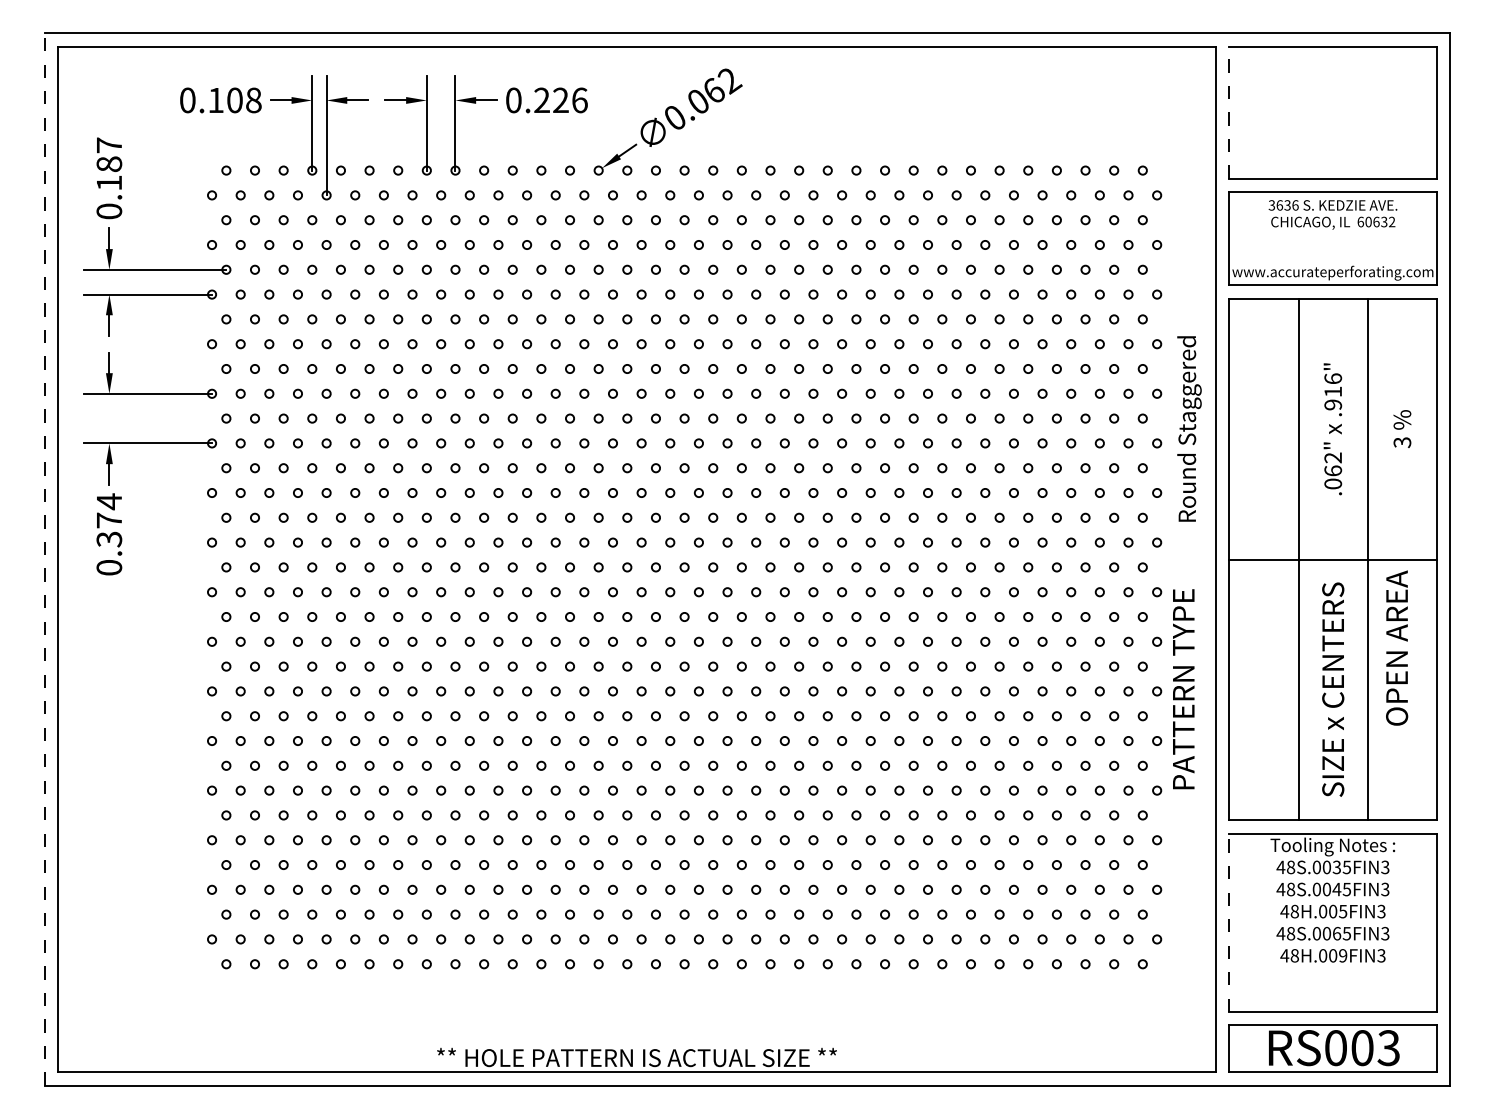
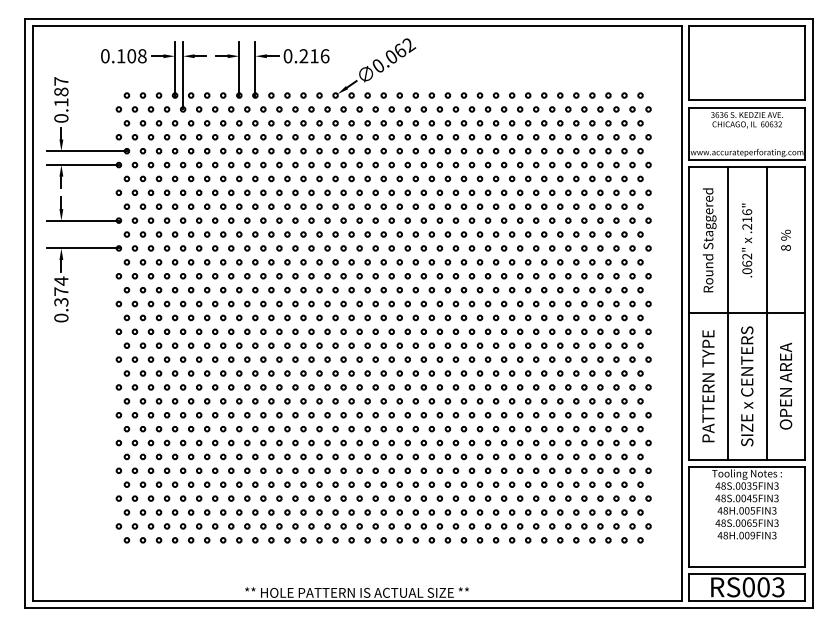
text: (561, 100) -> (314, 56), 0.226 -> 0.216
line: (1230, 113) -> (689, 63), dashed -> solid
text: (1333, 404) -> (747, 226), .916" -> .216"
text: (1189, 429) -> (709, 240), moved
text: (1401, 441) -> (785, 247), 3 -> 8
line: (45, 559) -> (25, 313), dashed -> solid
text: (1396, 646) -> (785, 385), moved
text: (1183, 689) -> (708, 386), moved
line: (1230, 923) -> (689, 517), dashed -> solid

